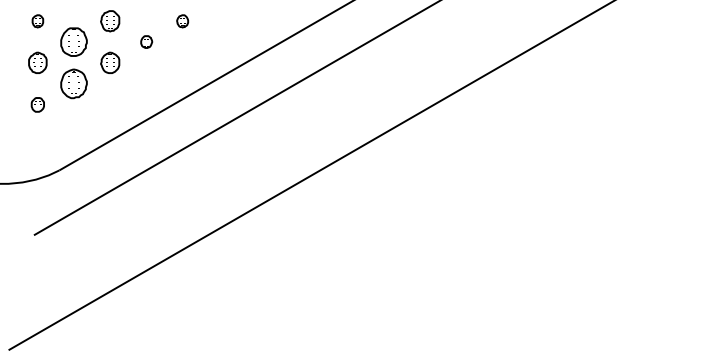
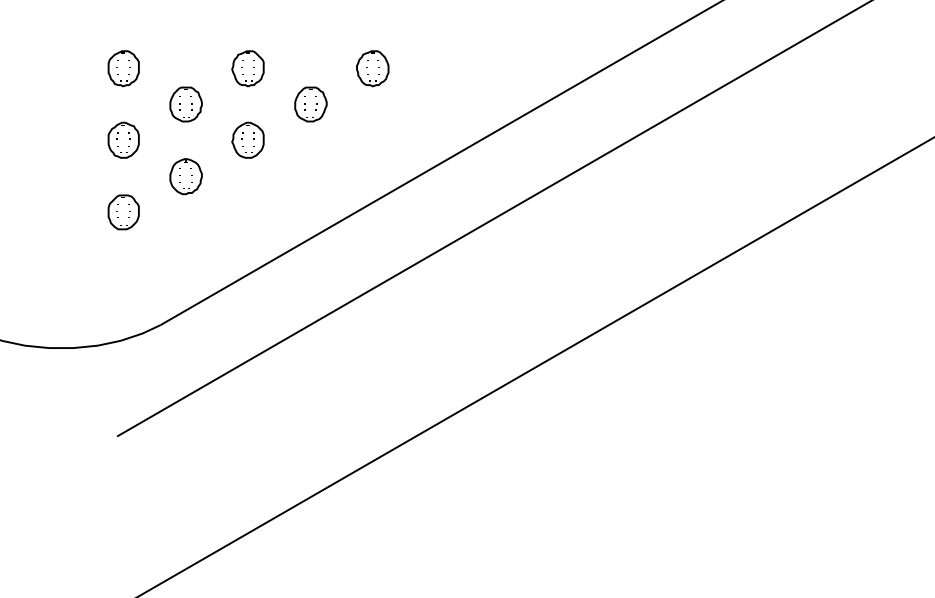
part: (37, 21) -> (123, 69), size x1.67
part: (182, 21) -> (372, 69), size x1.67
part: (74, 41) -> (186, 103), size x0.71
part: (146, 41) -> (310, 103), size x1.67
part: (74, 84) -> (186, 177), size x0.71
part: (37, 104) -> (123, 211), size x1.43

